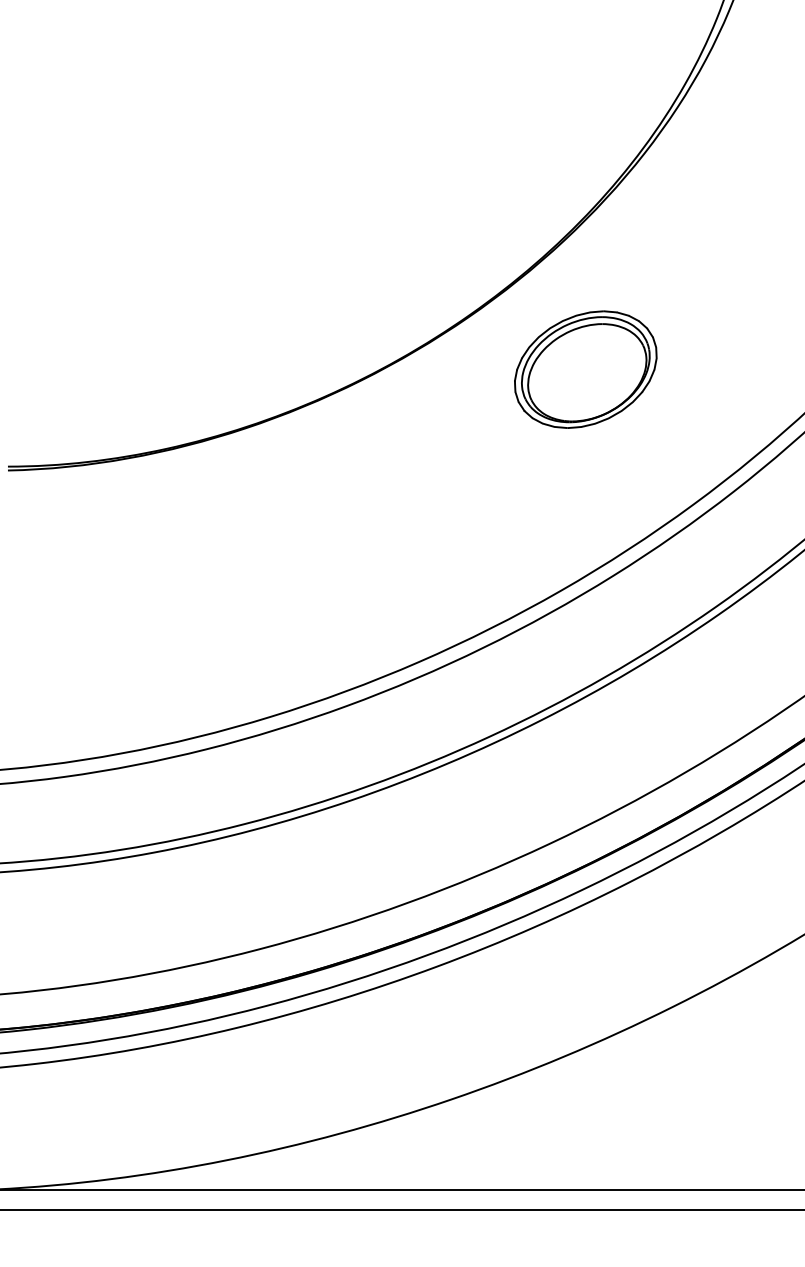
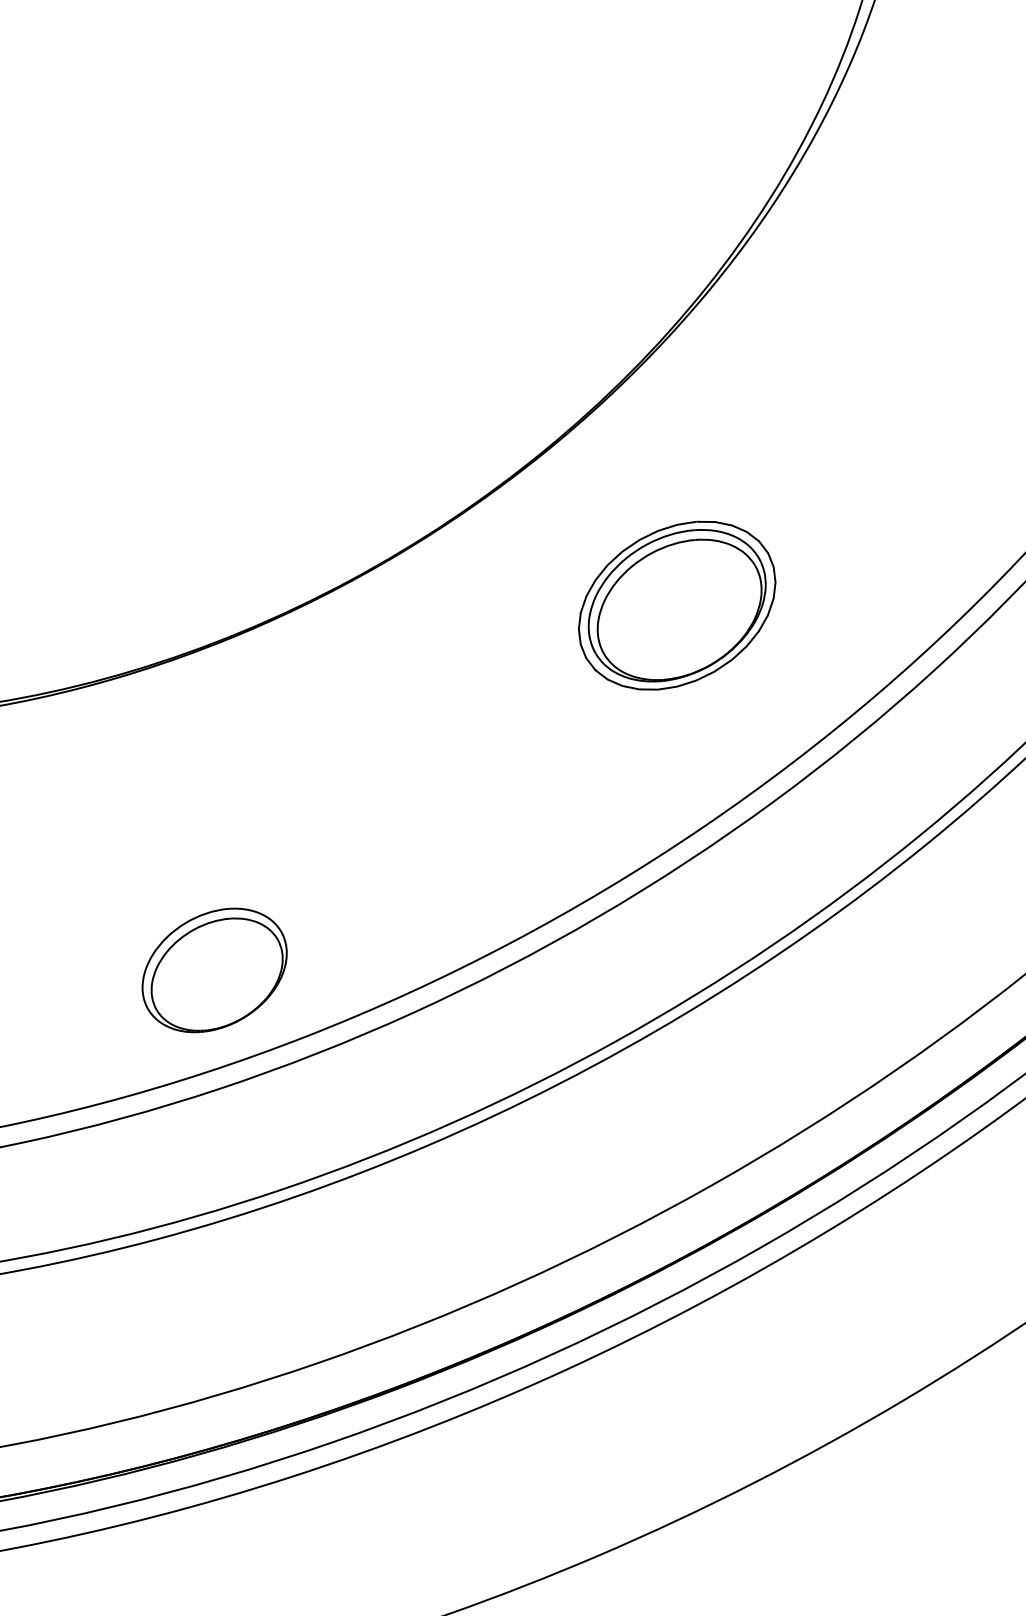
part: (585, 369) -> (676, 605), moved
part: (208, 665) -> (214, 970), added

